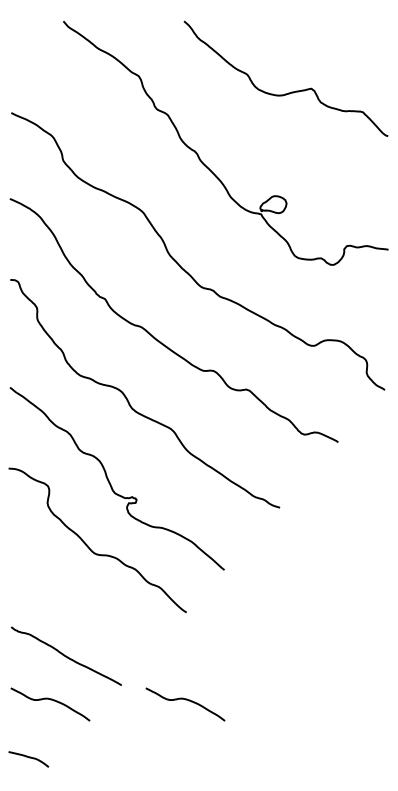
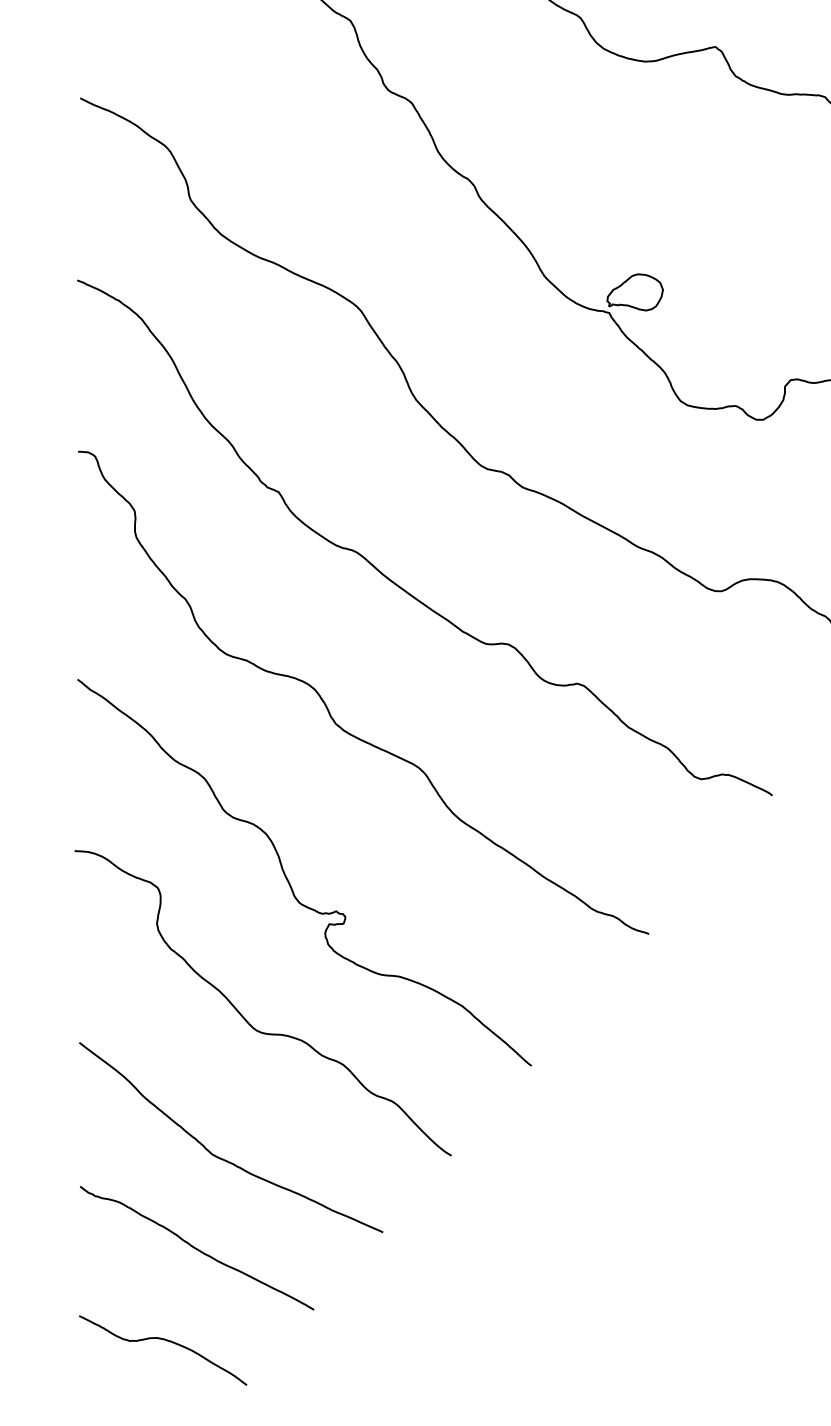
curve: (77, 612) -> (220, 1155), added
curve: (185, 700) -> (448, 1341), removed

